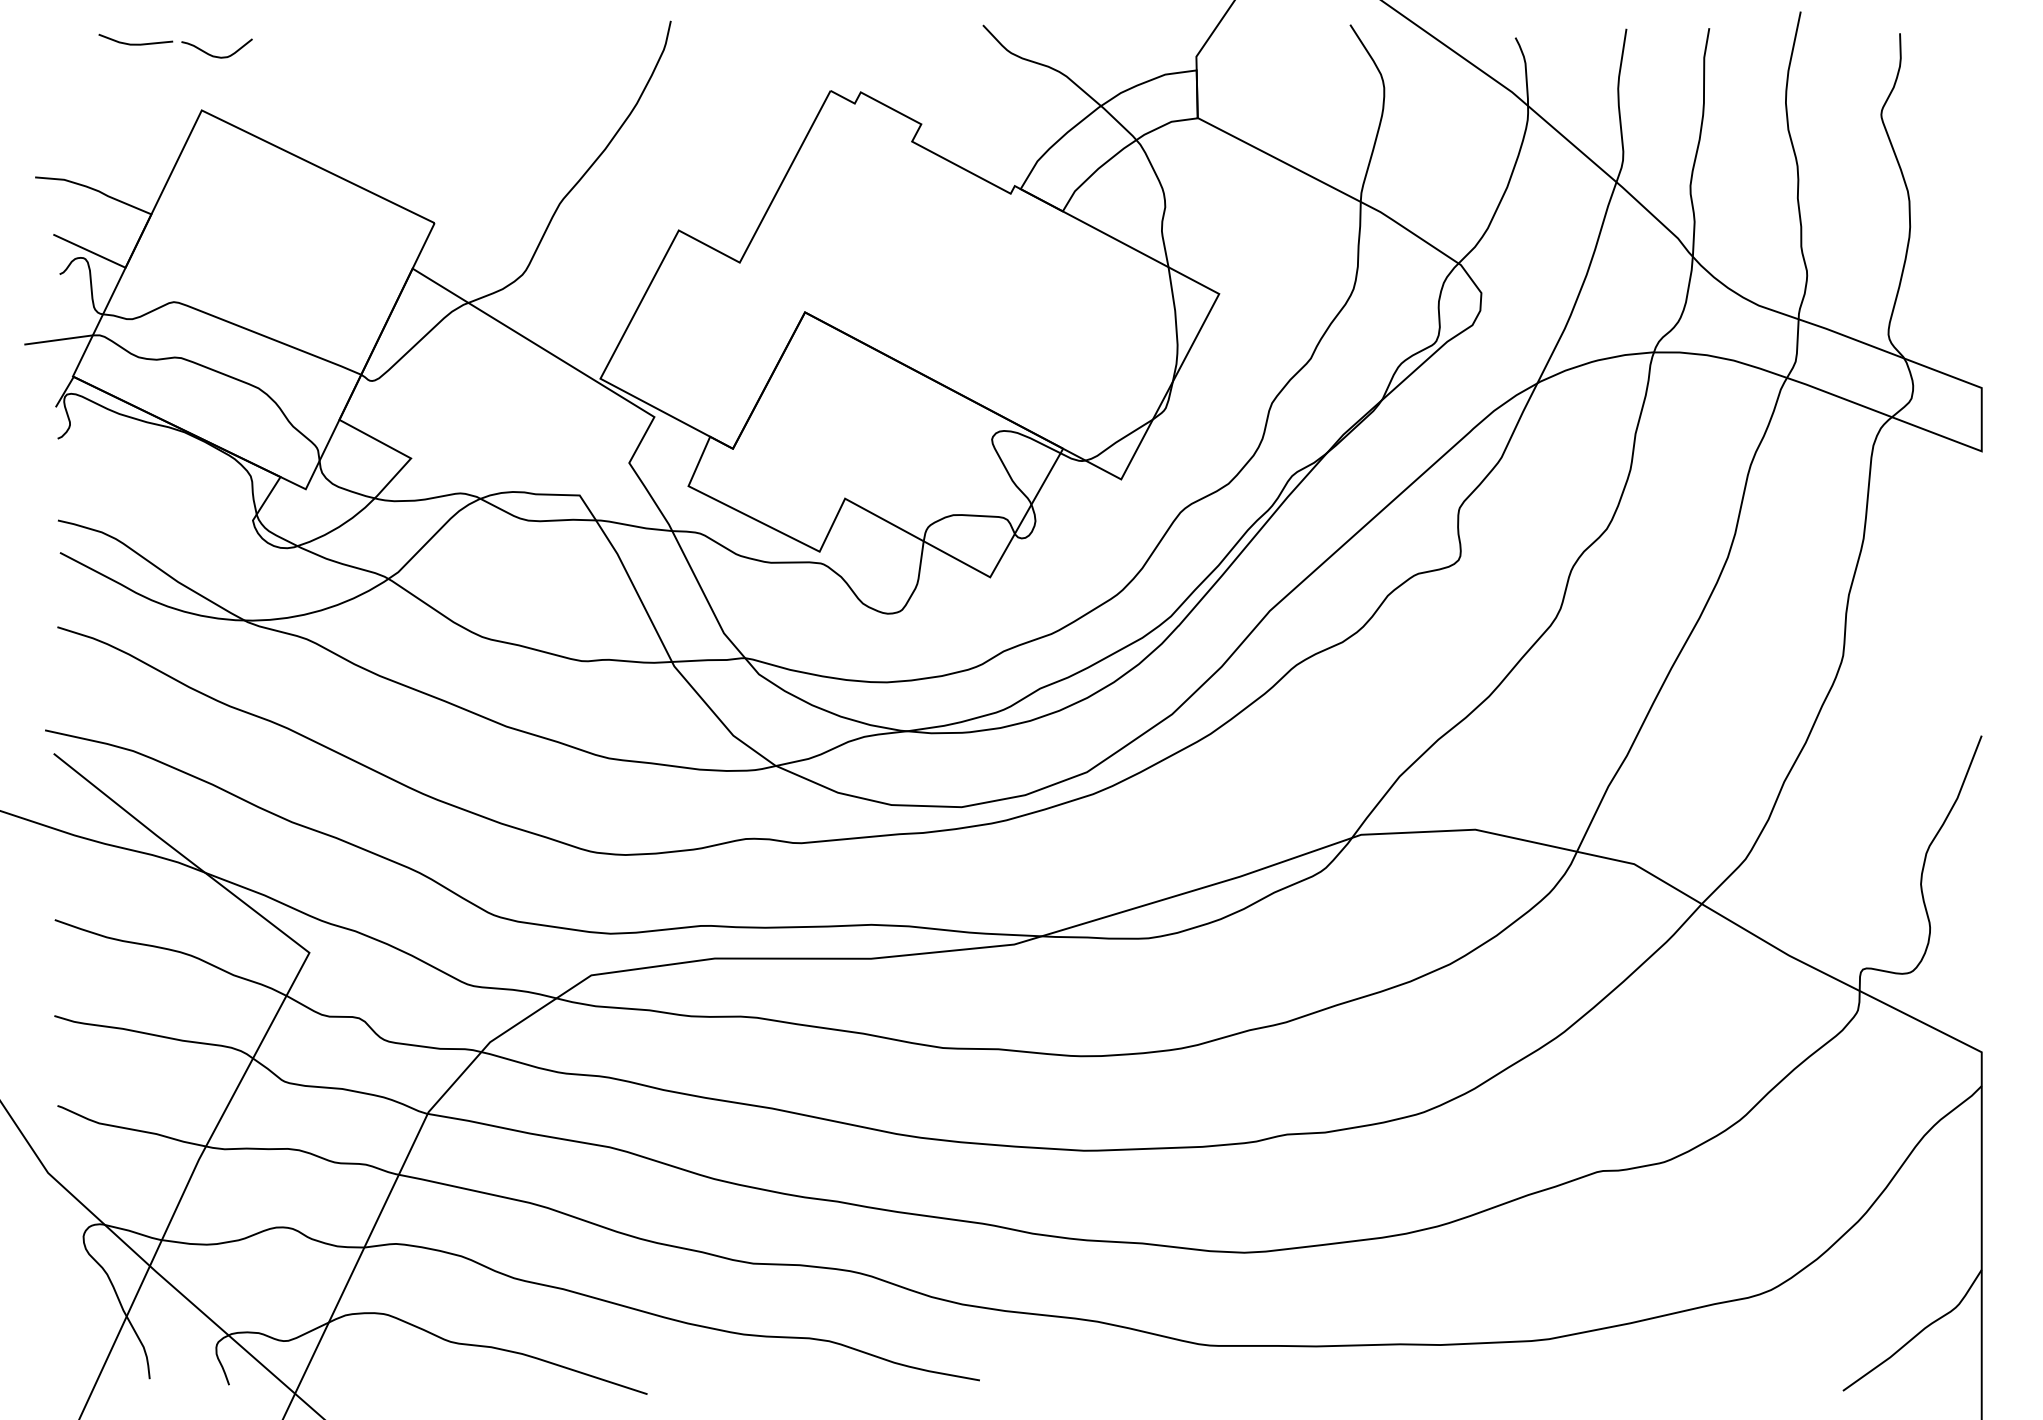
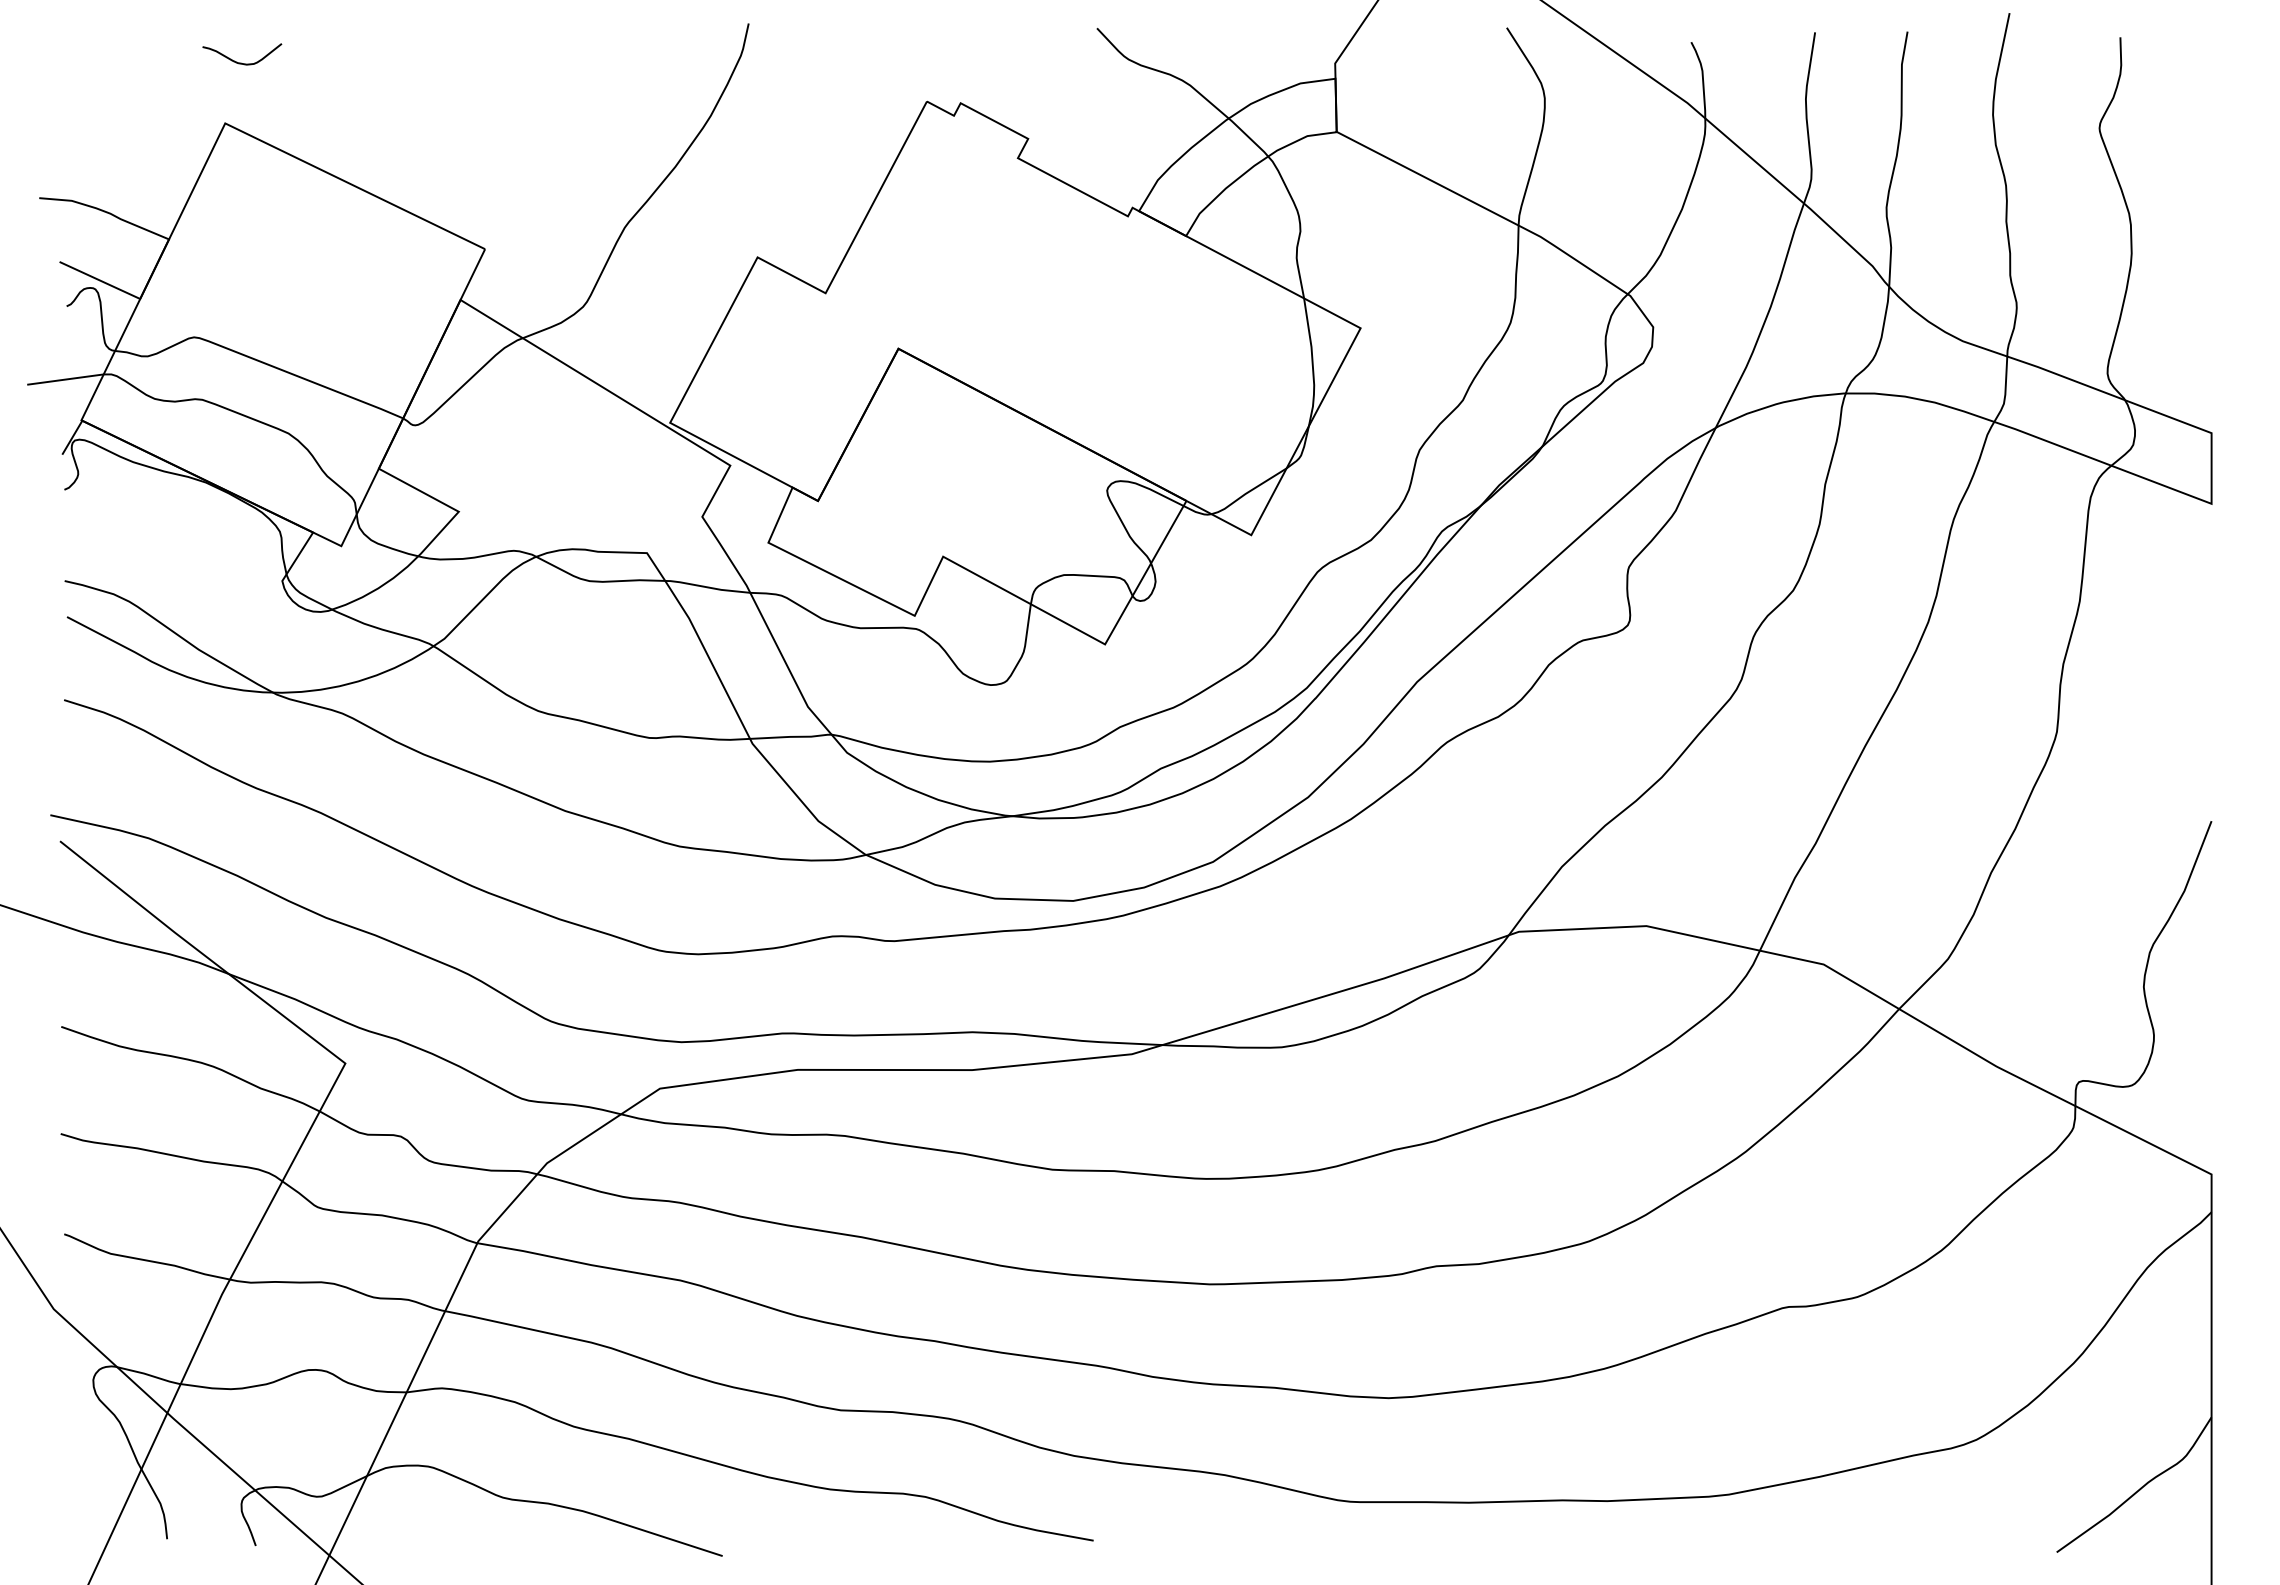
line: (135, 44) -> (151, 49), removed

